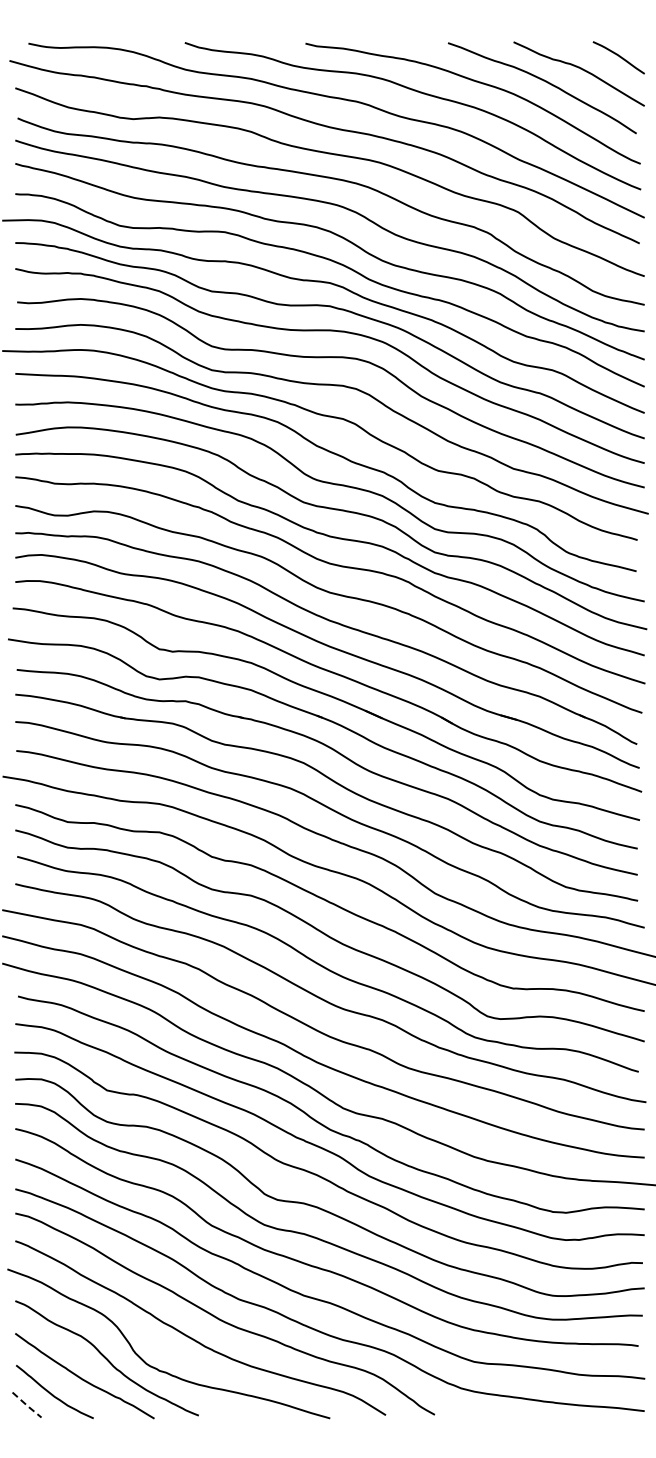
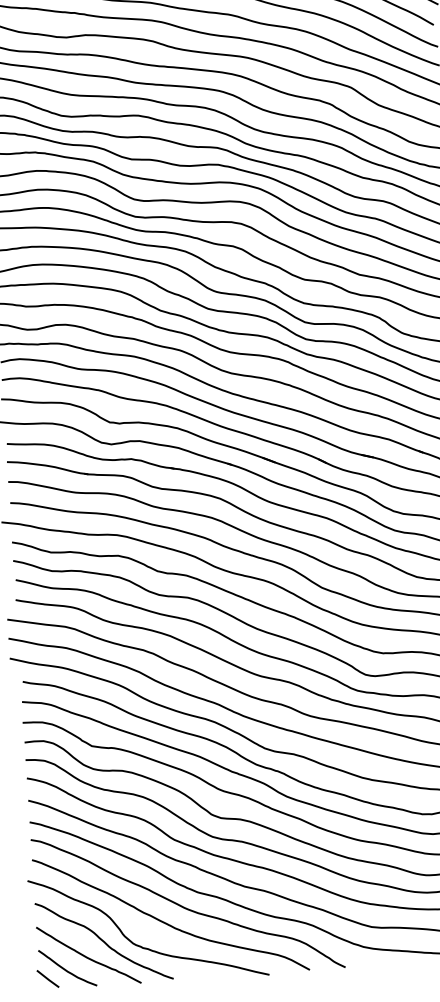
line: (26, 1405) -> (47, 979), dashed -> solid

